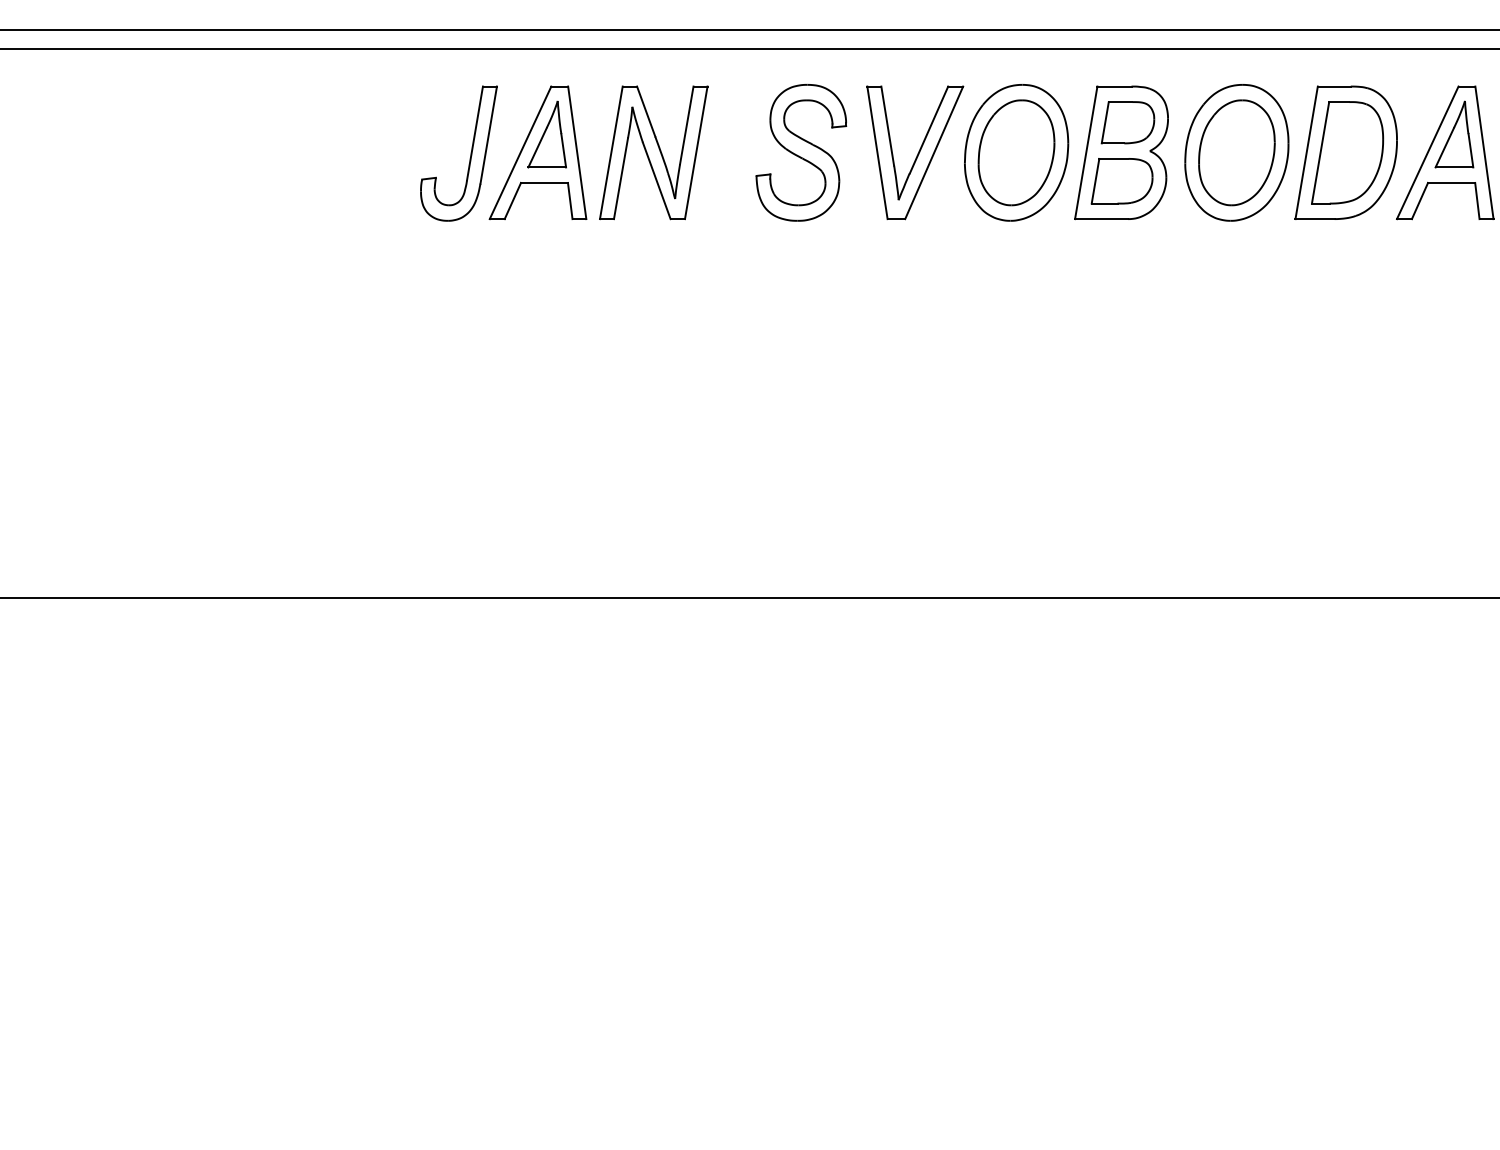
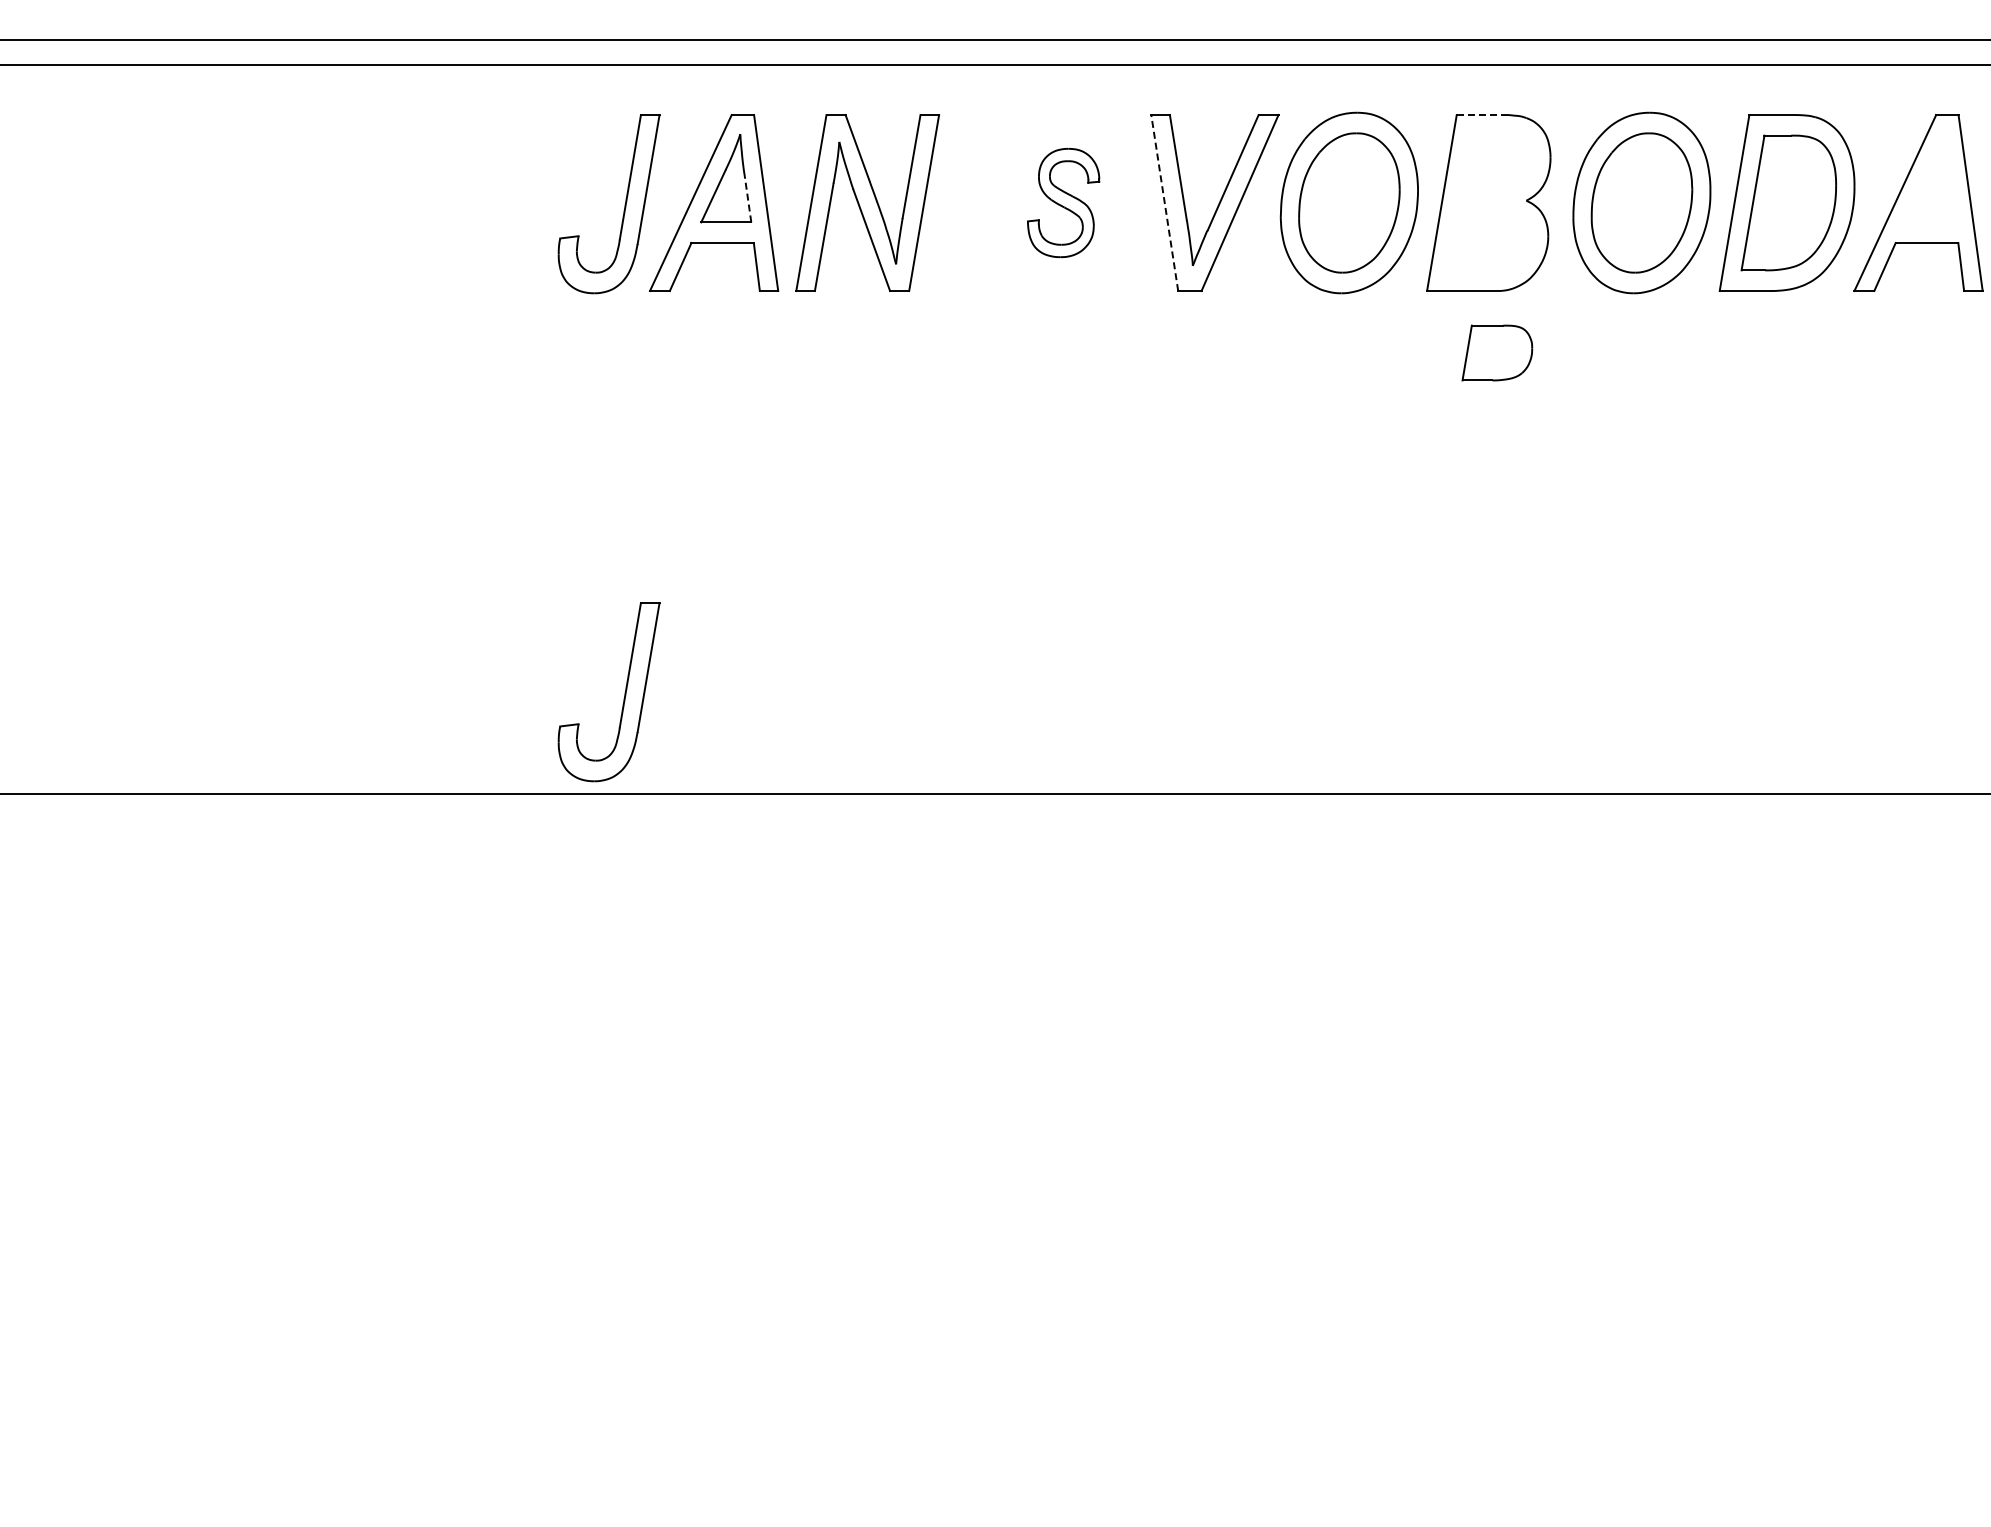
line: (1114, 86) -> (1479, 115), solid -> dashed
part: (1128, 122) -> (1497, 352), moved
part: (1454, 134) -> (1930, 178), removed
line: (563, 150) -> (748, 199), solid -> dashed
part: (801, 152) -> (1063, 202), size x0.6
line: (877, 152) -> (1164, 202), solid -> dashed
part: (1122, 181) -> (1489, 240), removed
part: (470, 521) -> (624, 692), added

